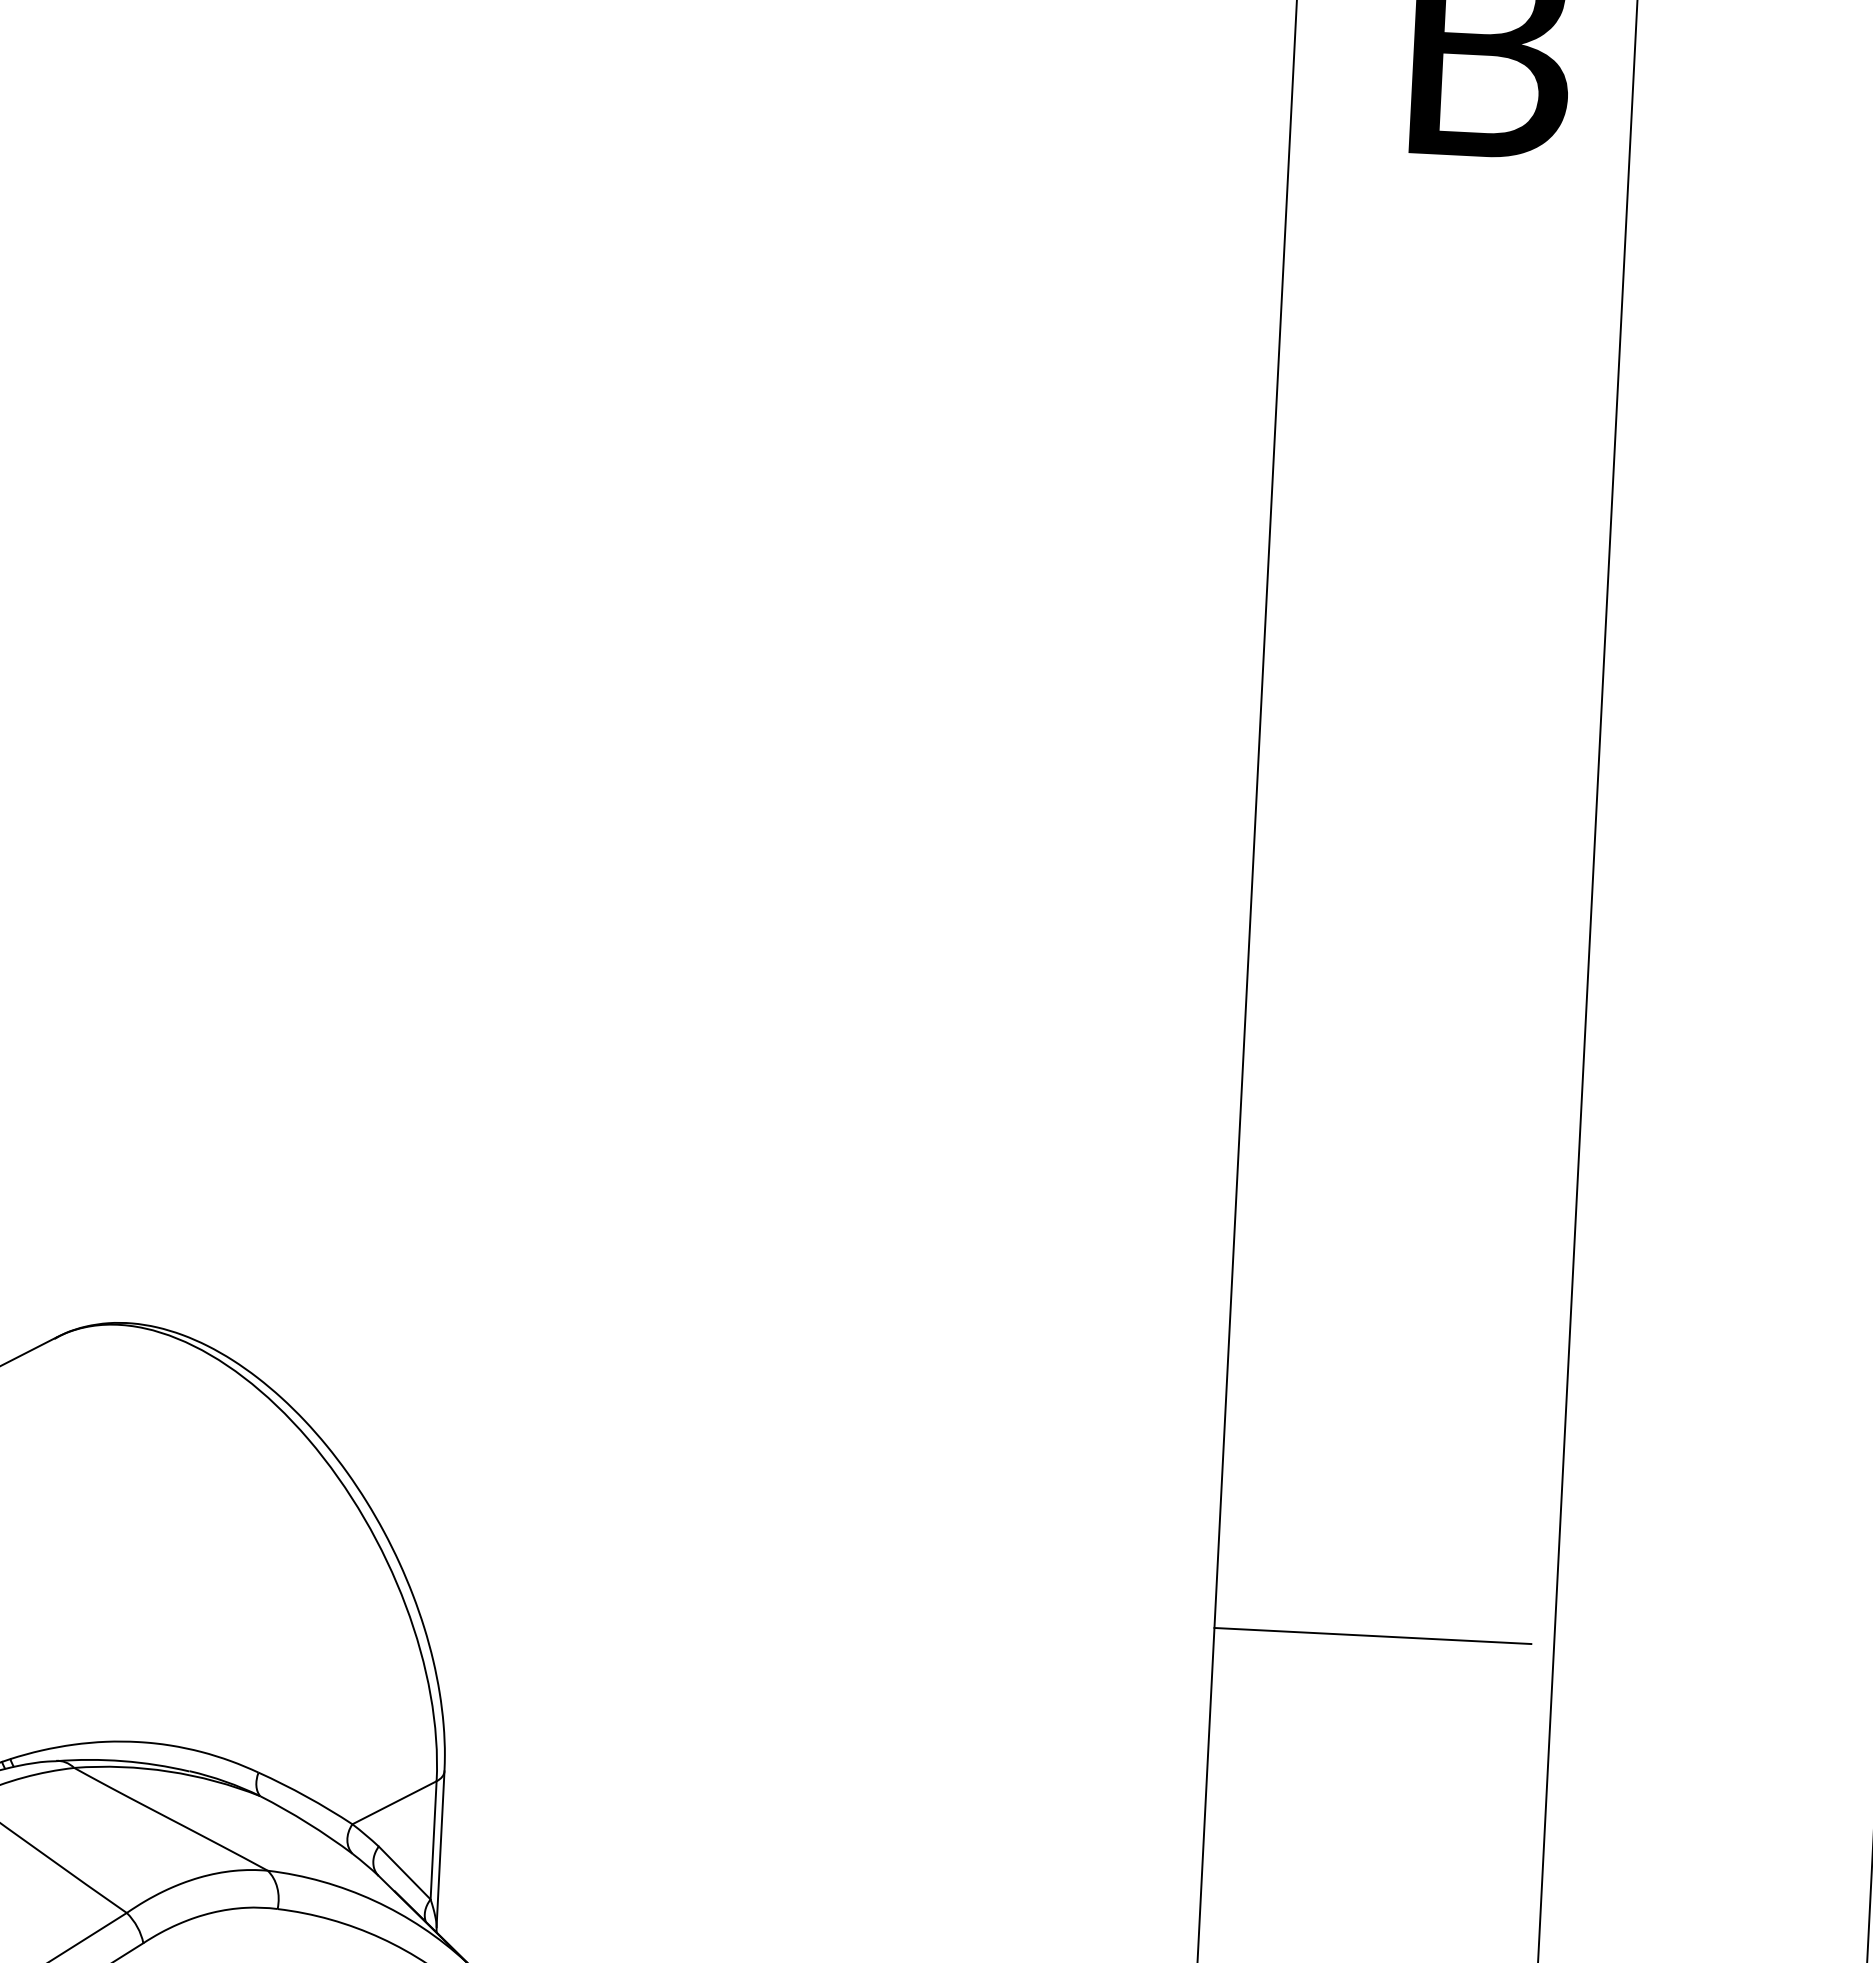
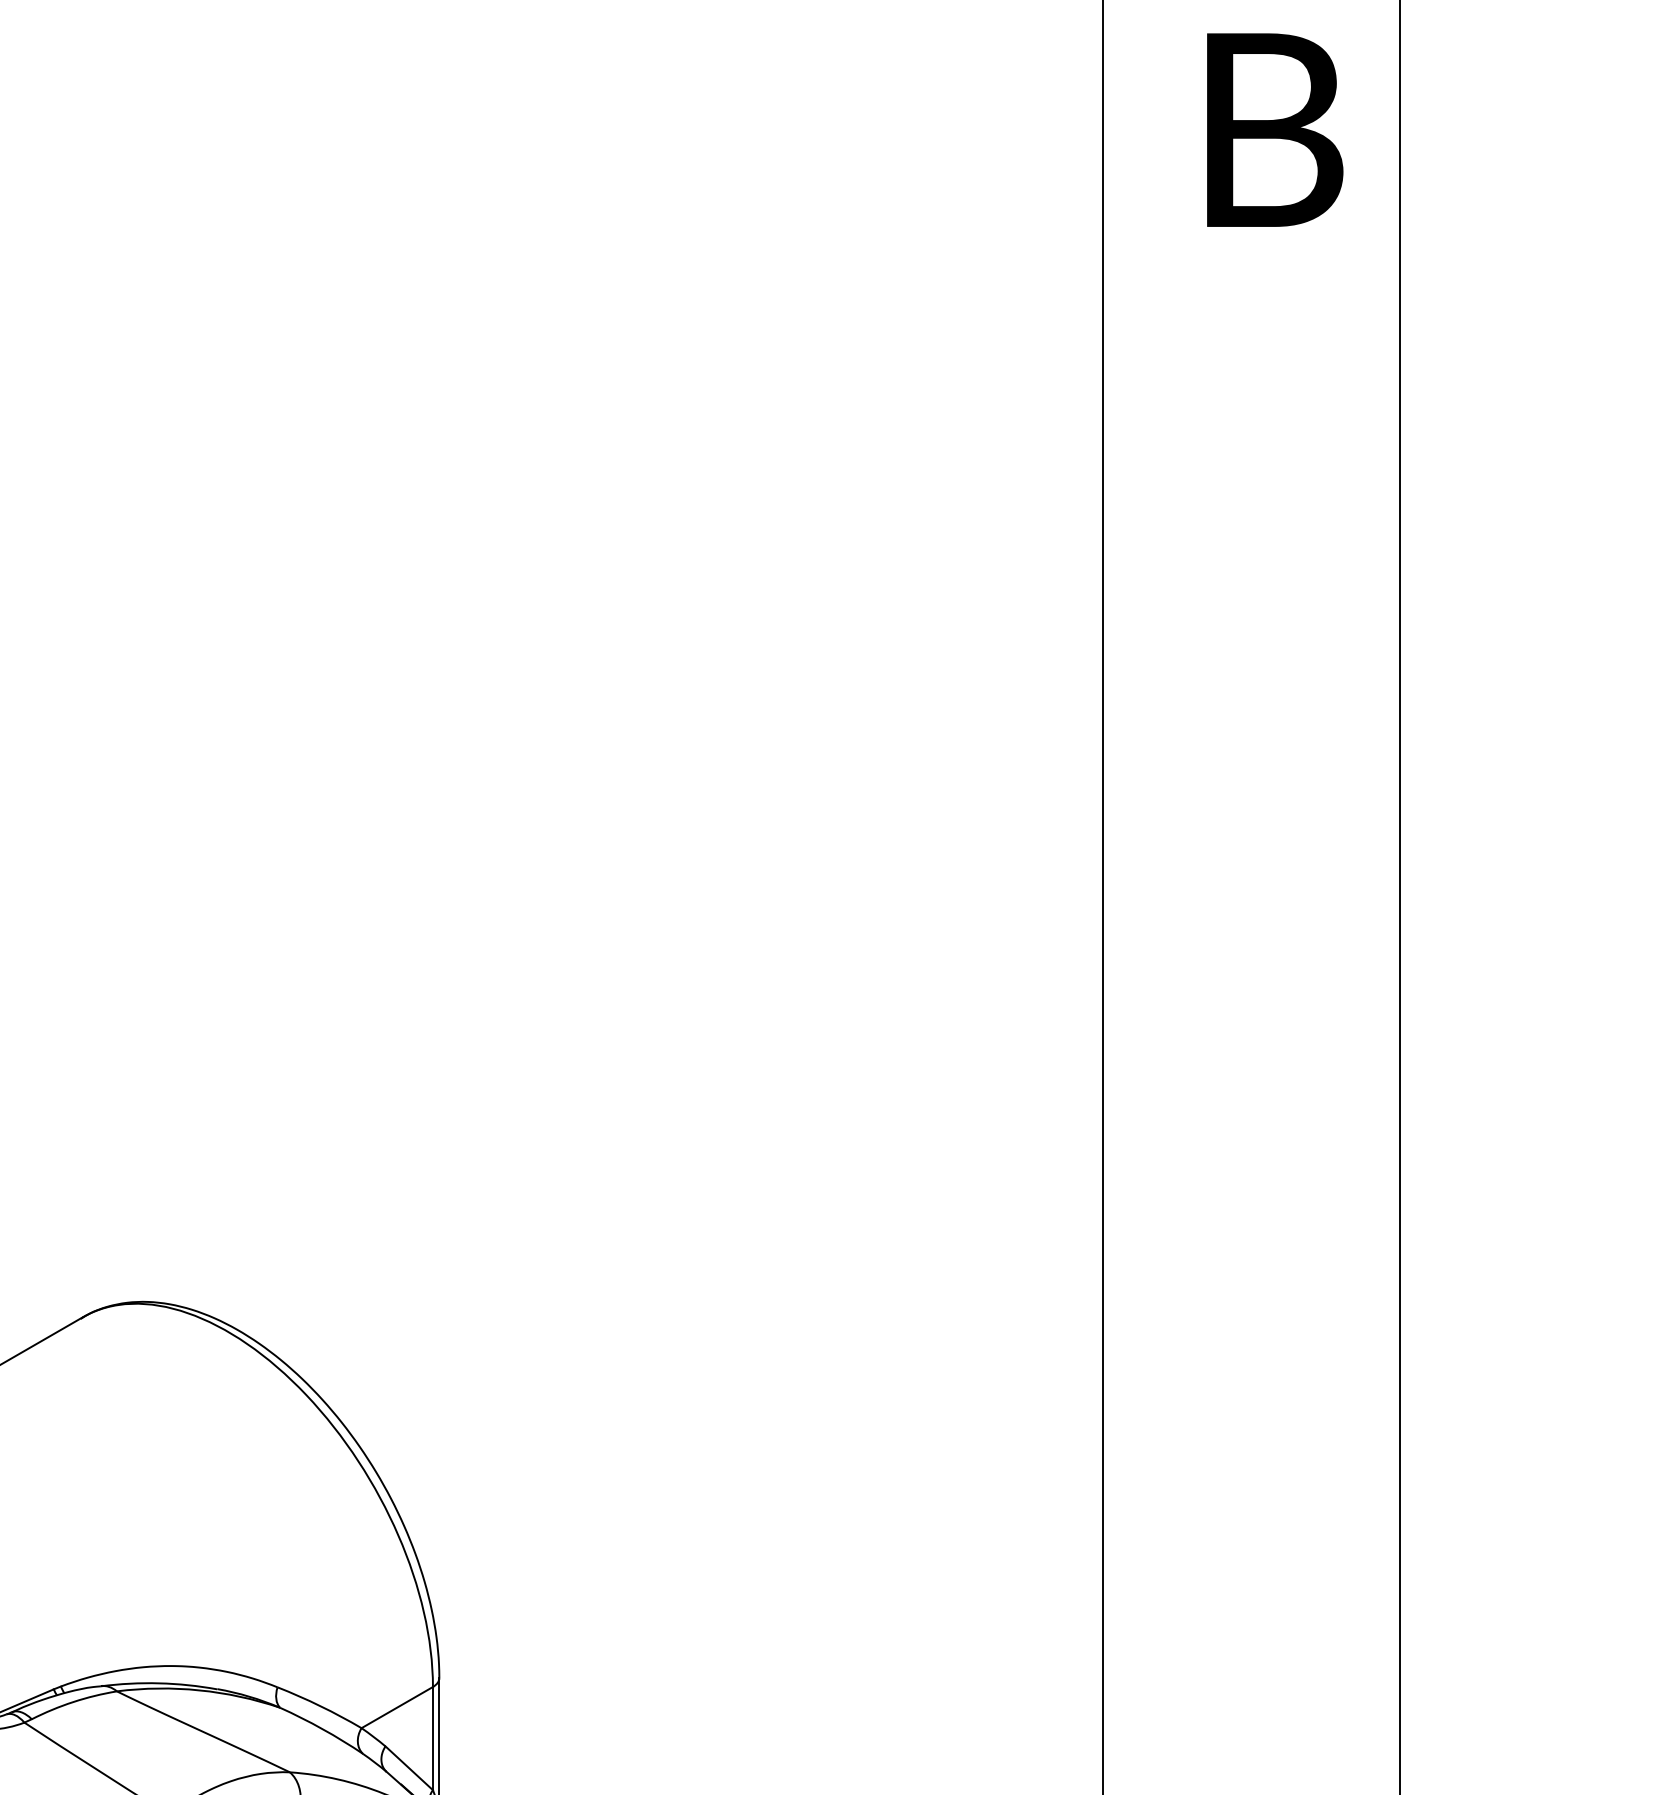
line: (1372, 1636) -> (1241, 1519), removed

